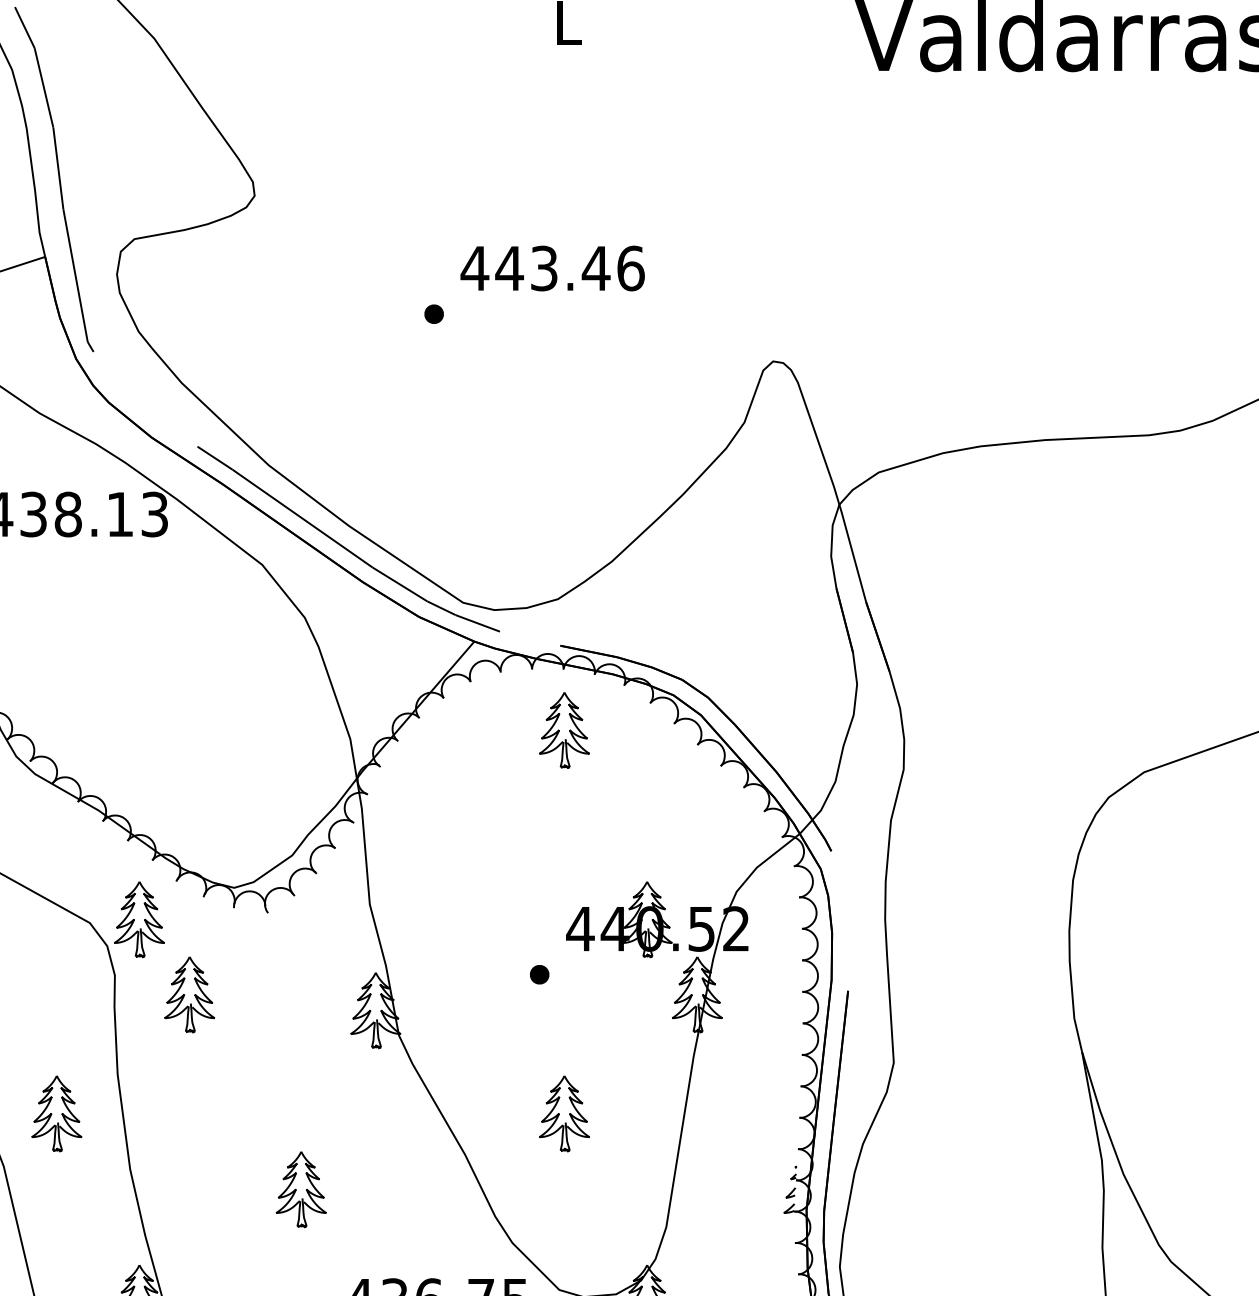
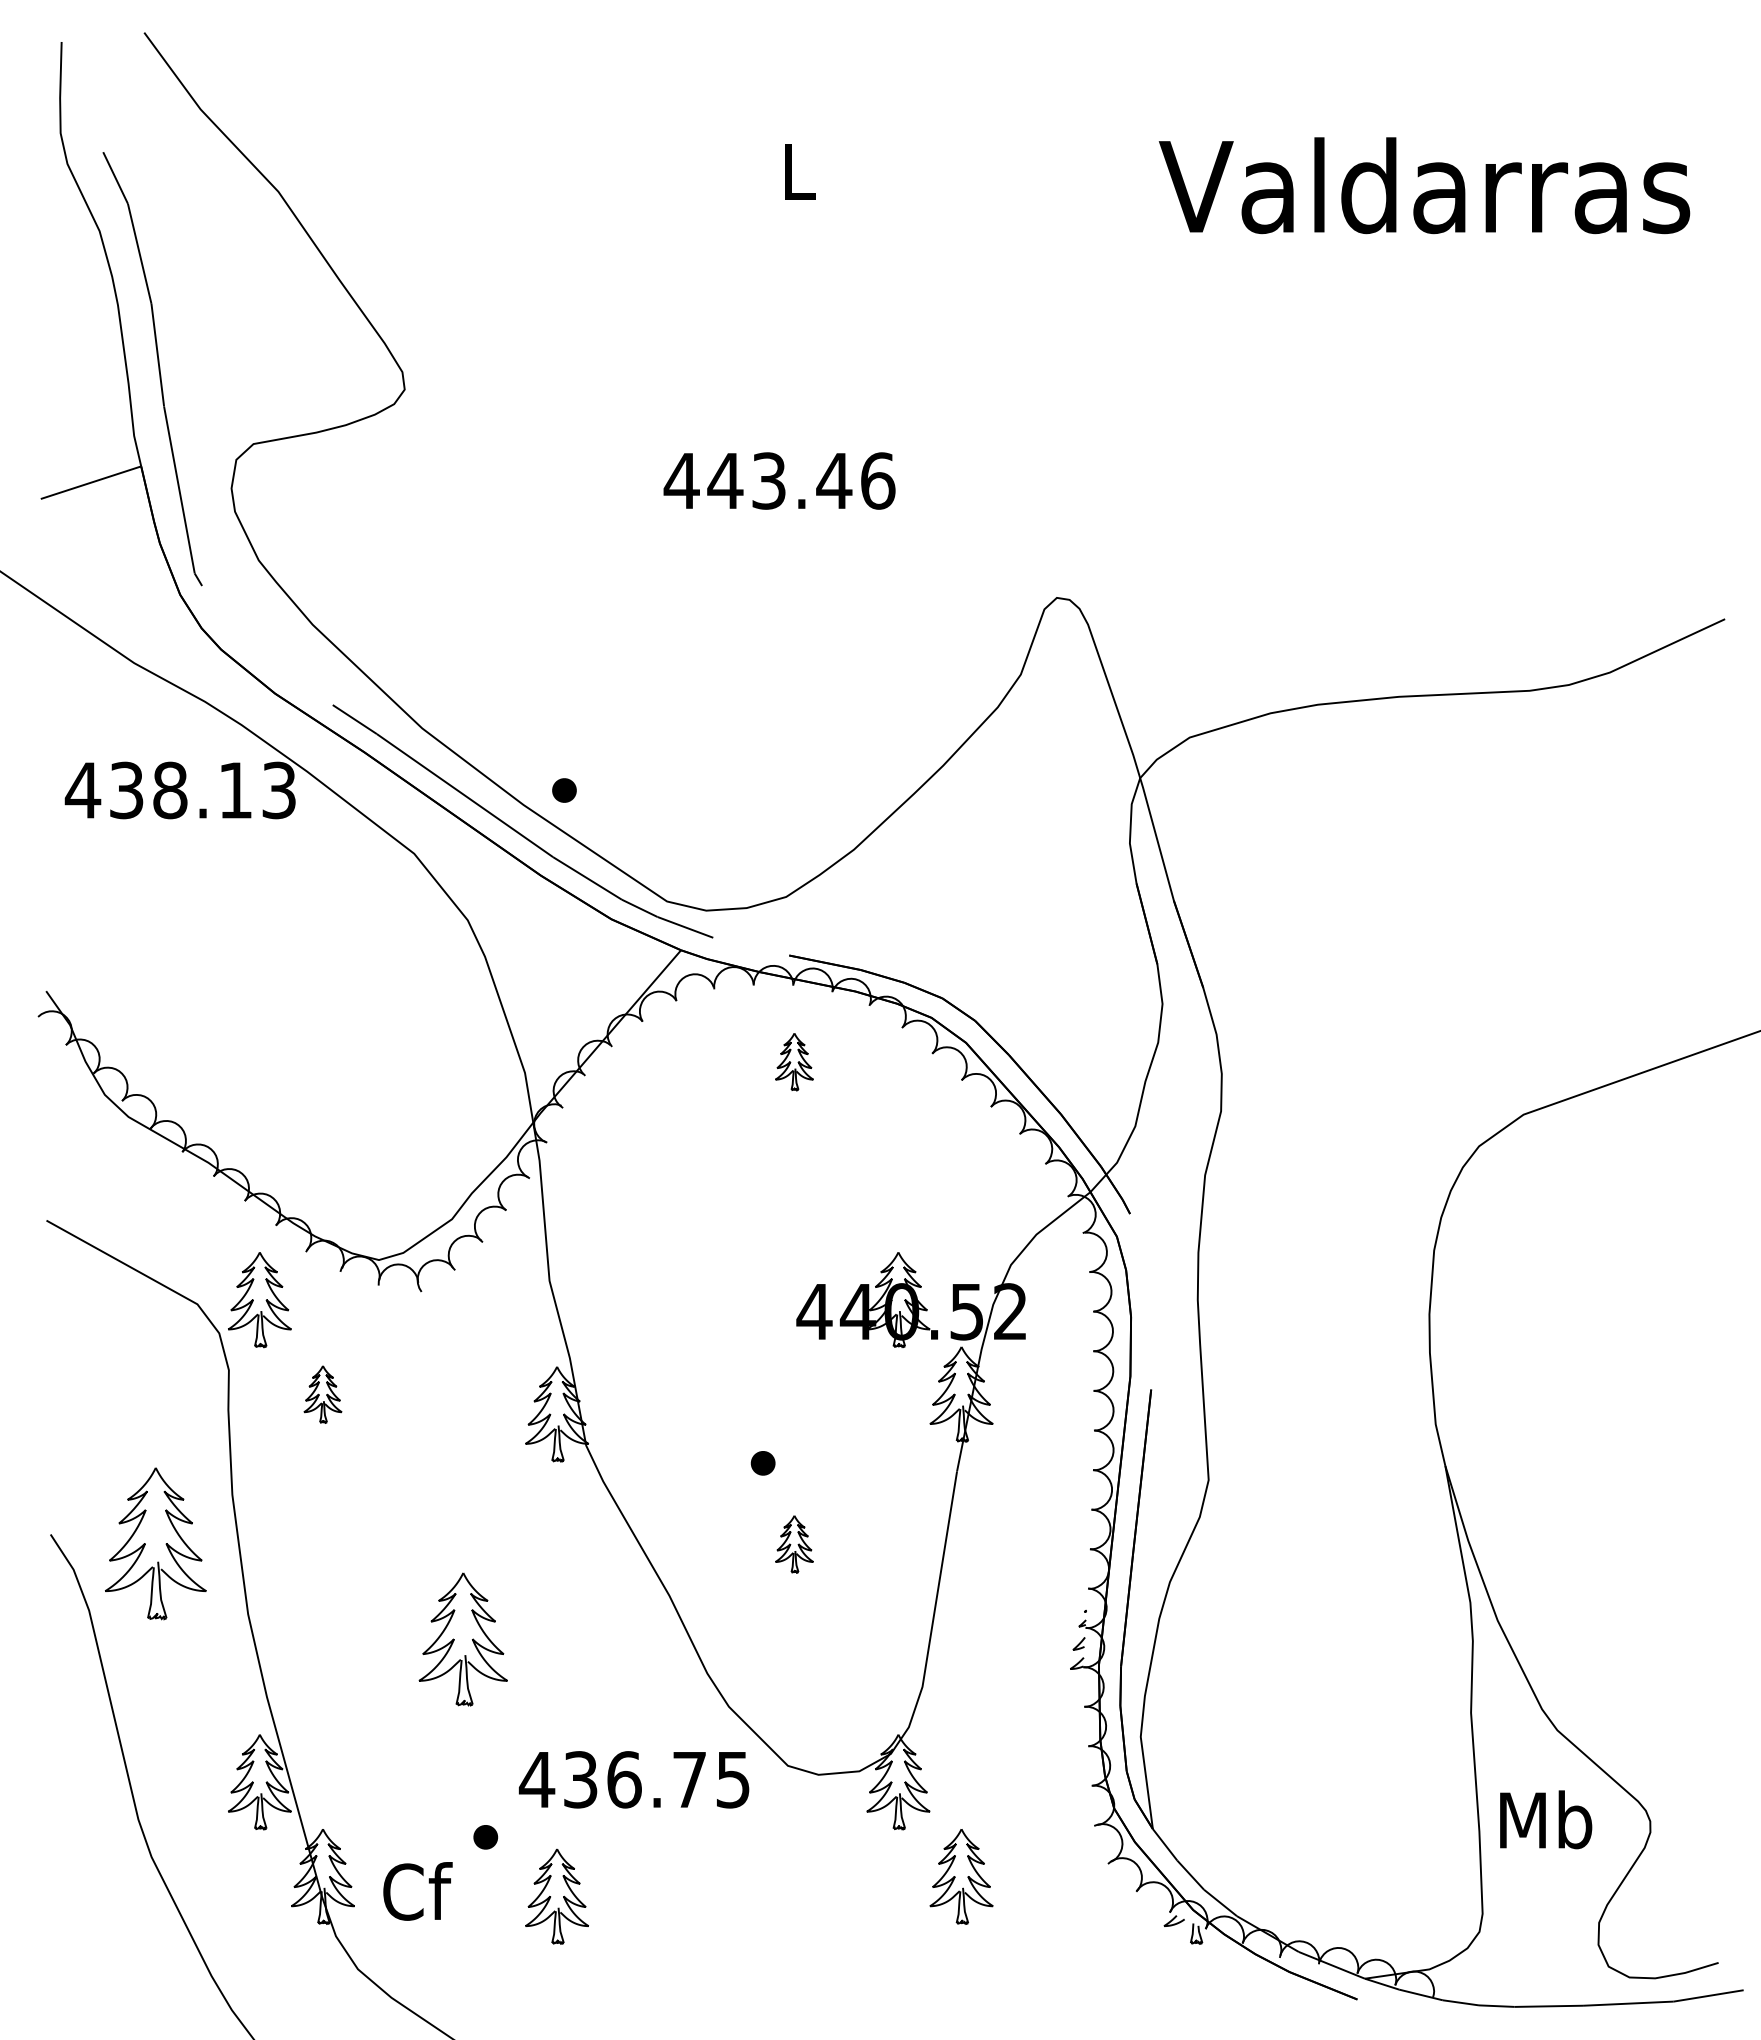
part: (434, 314) -> (564, 790), moved
part: (564, 730) -> (794, 1061), size x0.6
part: (539, 974) -> (762, 1463), moved
part: (189, 994) -> (322, 1394), size x0.6
part: (56, 1113) -> (155, 1544), size x1.6
part: (564, 1113) -> (794, 1544), size x0.6
part: (301, 1189) -> (463, 1639), size x1.4

